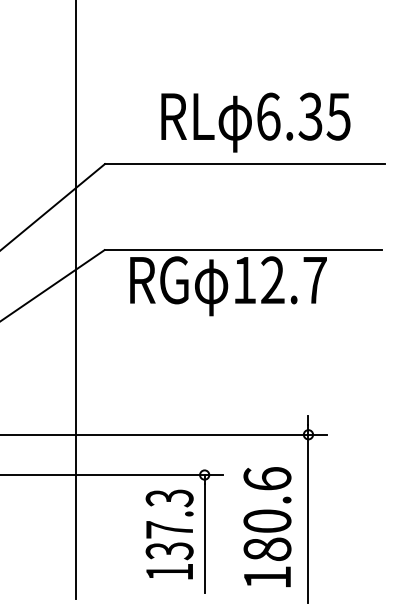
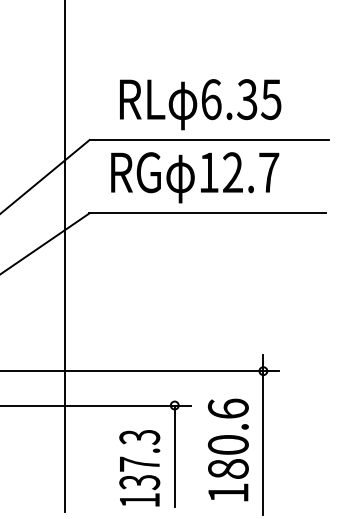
text: (255, 122) -> (200, 104), moved
text: (228, 286) -> (195, 177), moved
text: (169, 534) -> (139, 468), moved

